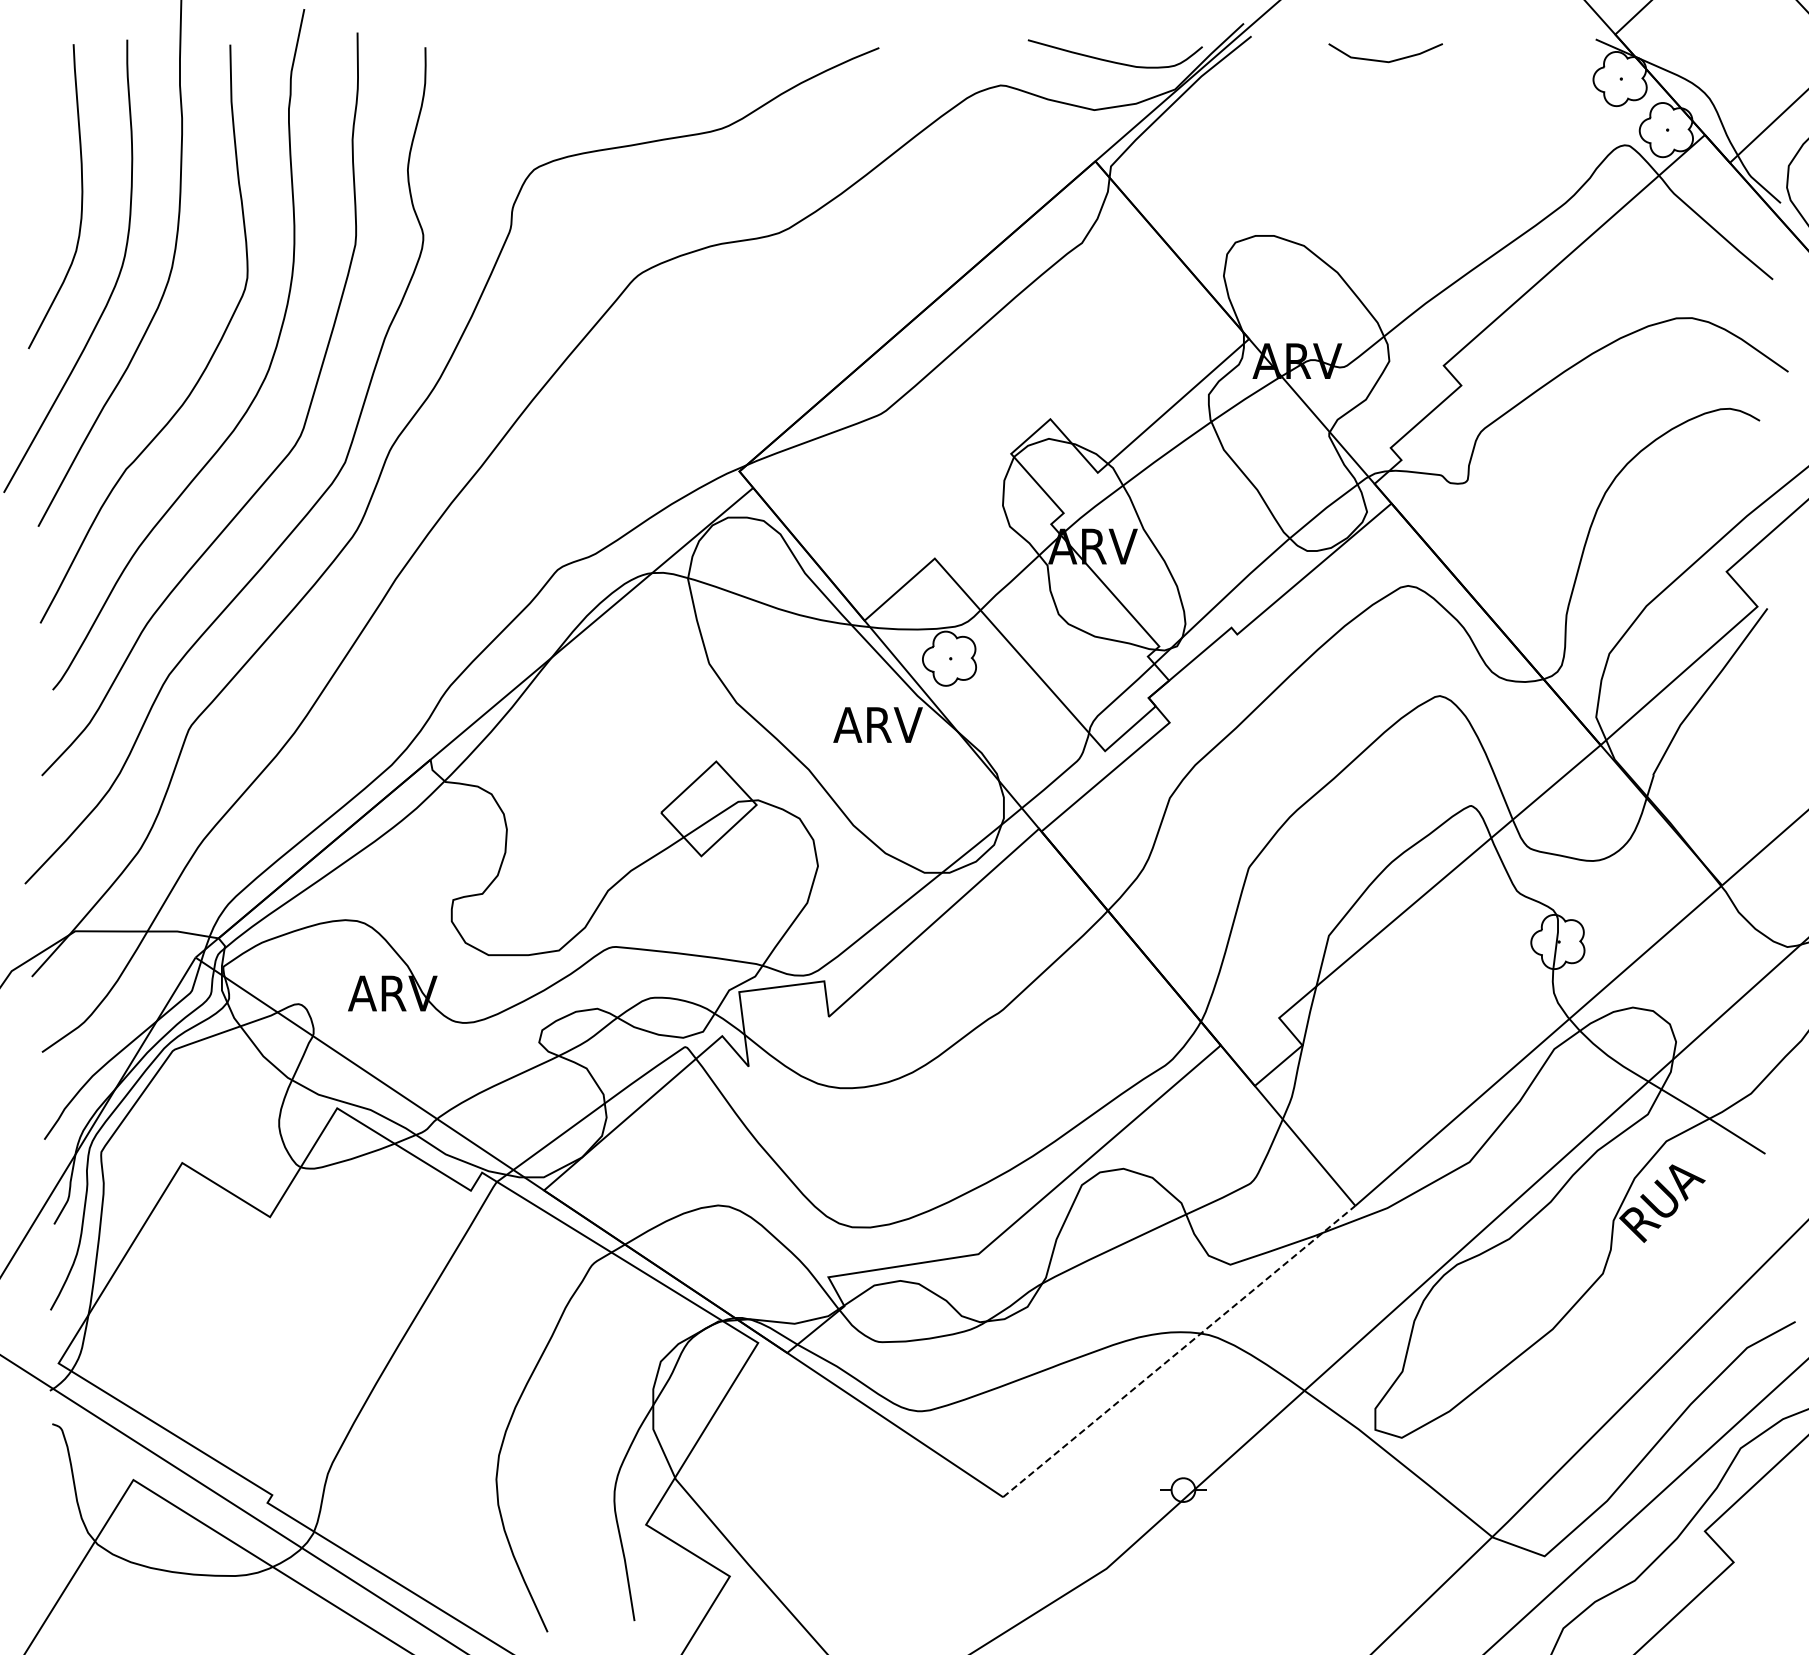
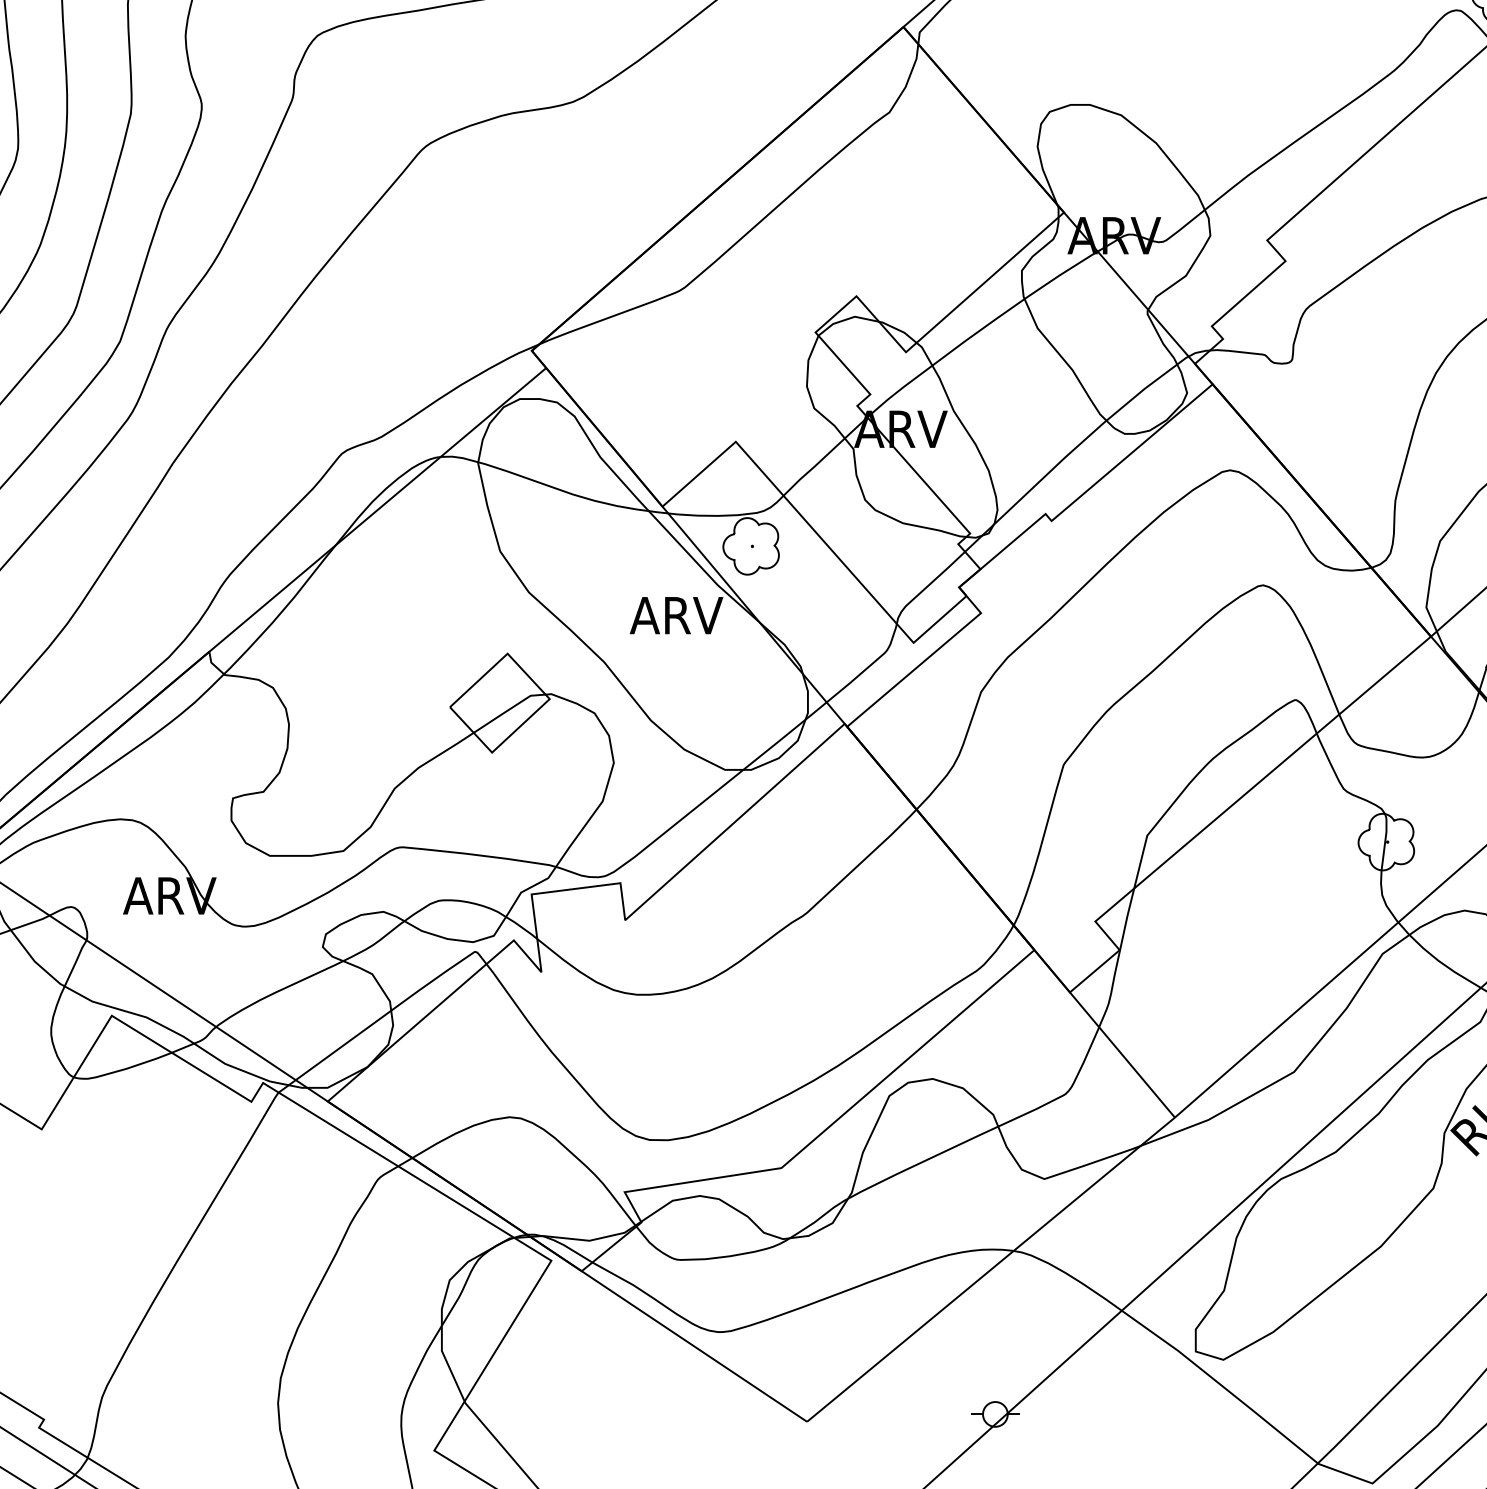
line: (1179, 1351) -> (991, 1269), dashed -> solid

